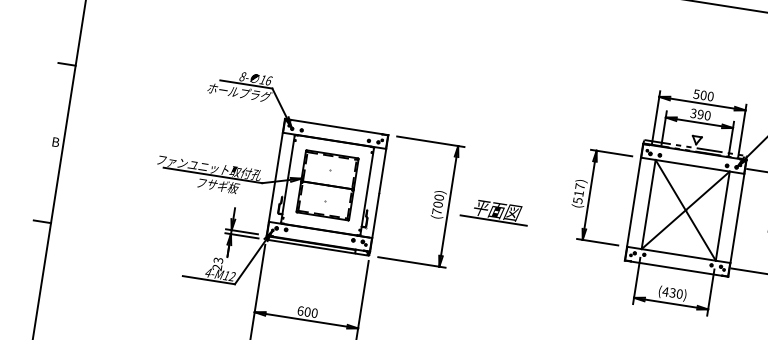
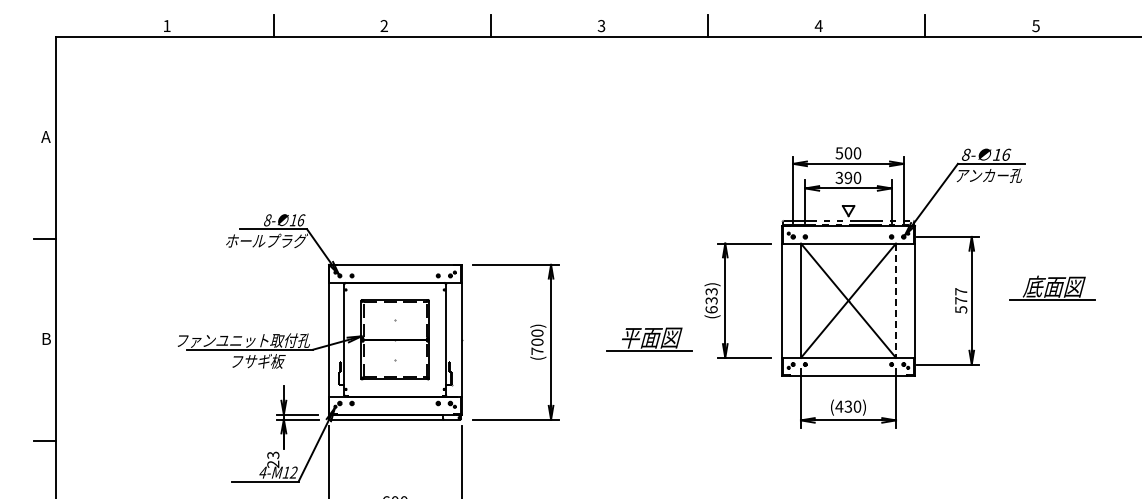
text: (578, 193) -> (711, 300), (517) -> (633)
part: (495, 211) -> (649, 339), moved
line: (723, 216) -> (896, 301), solid -> dashed

